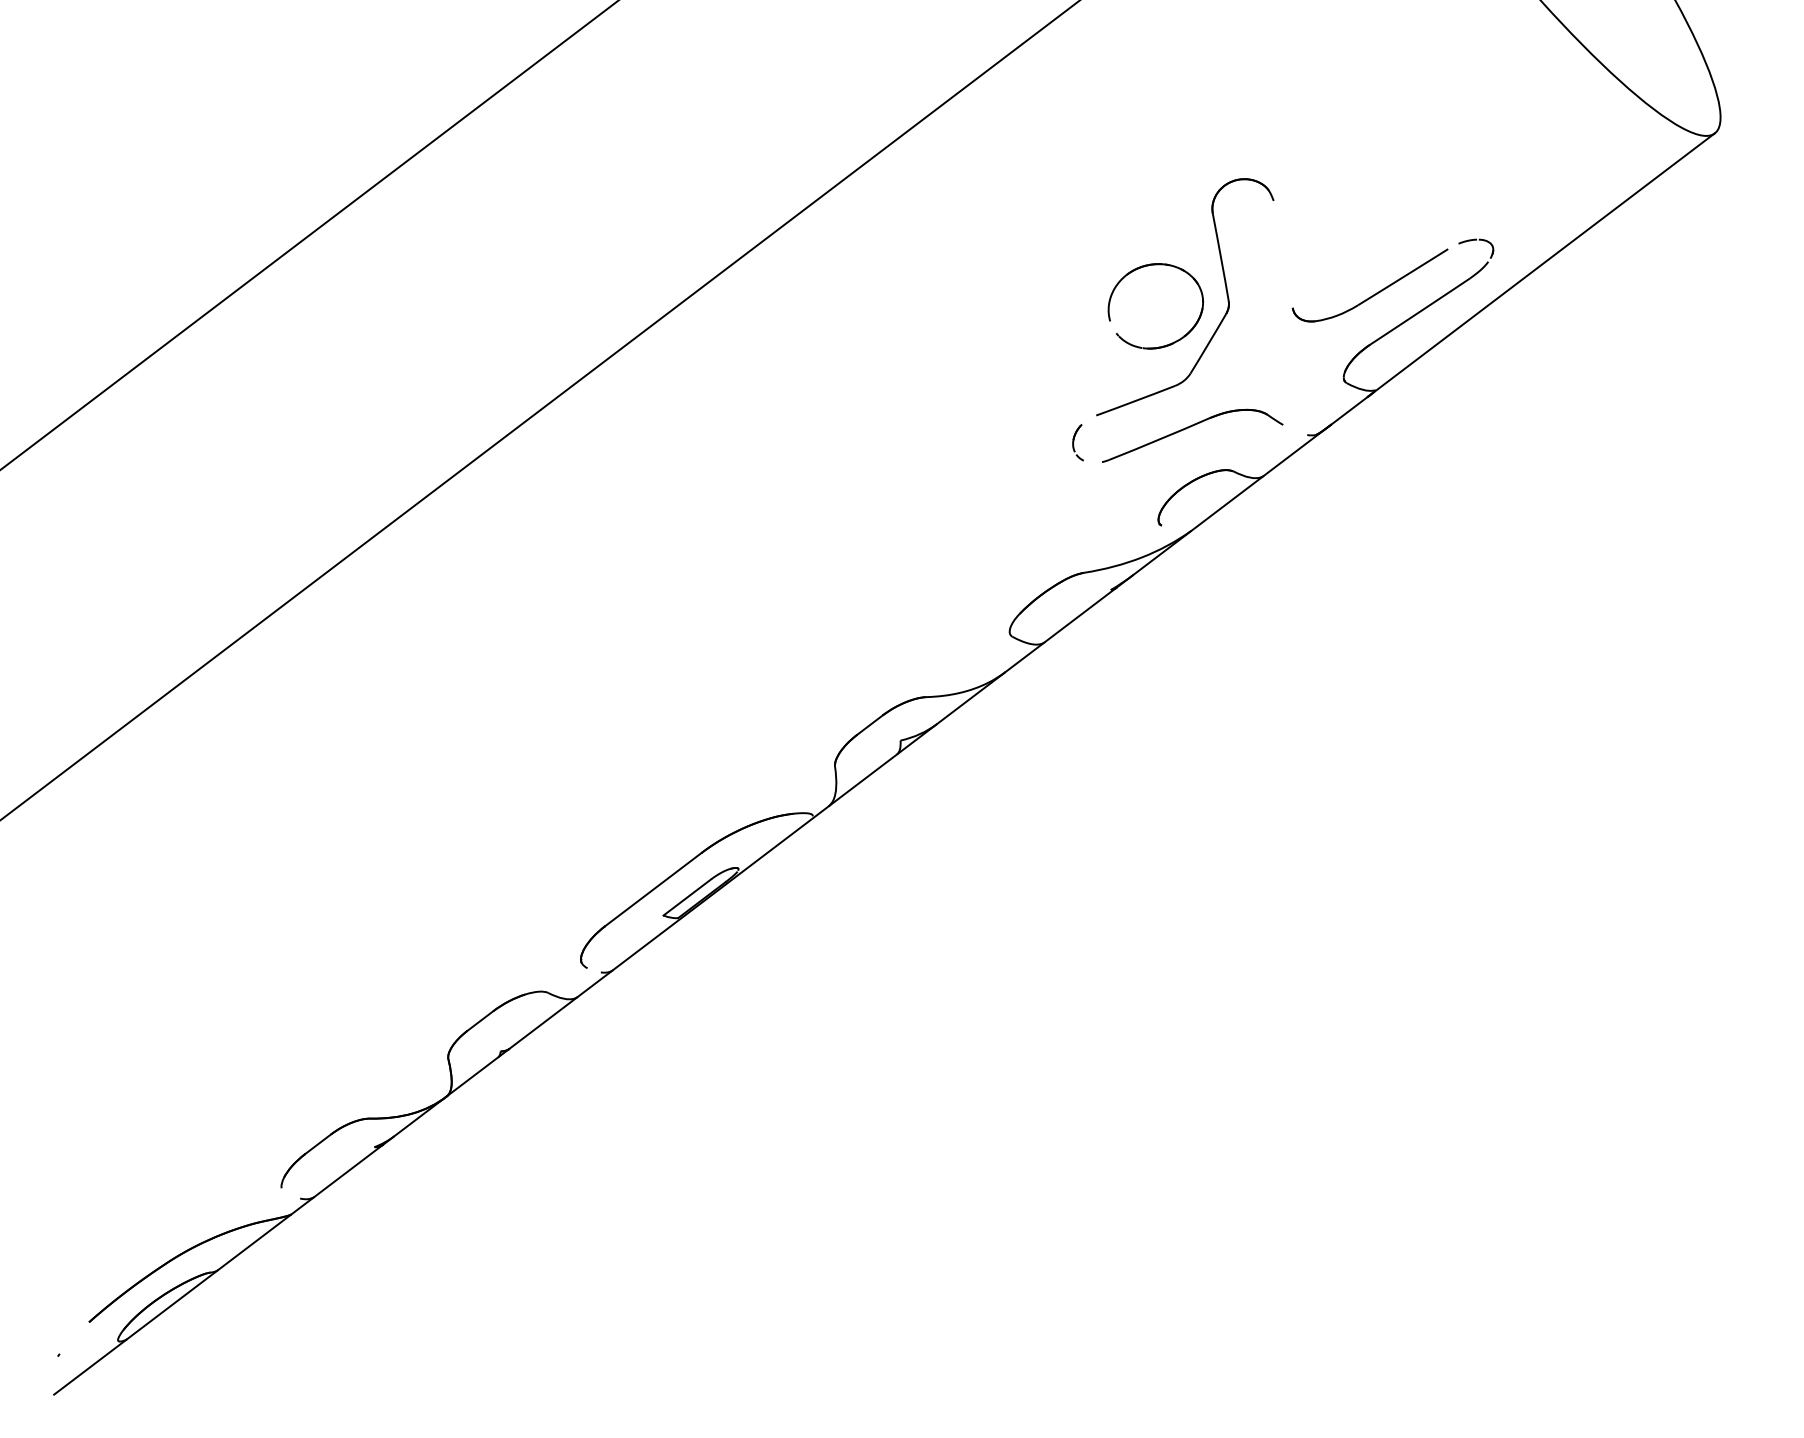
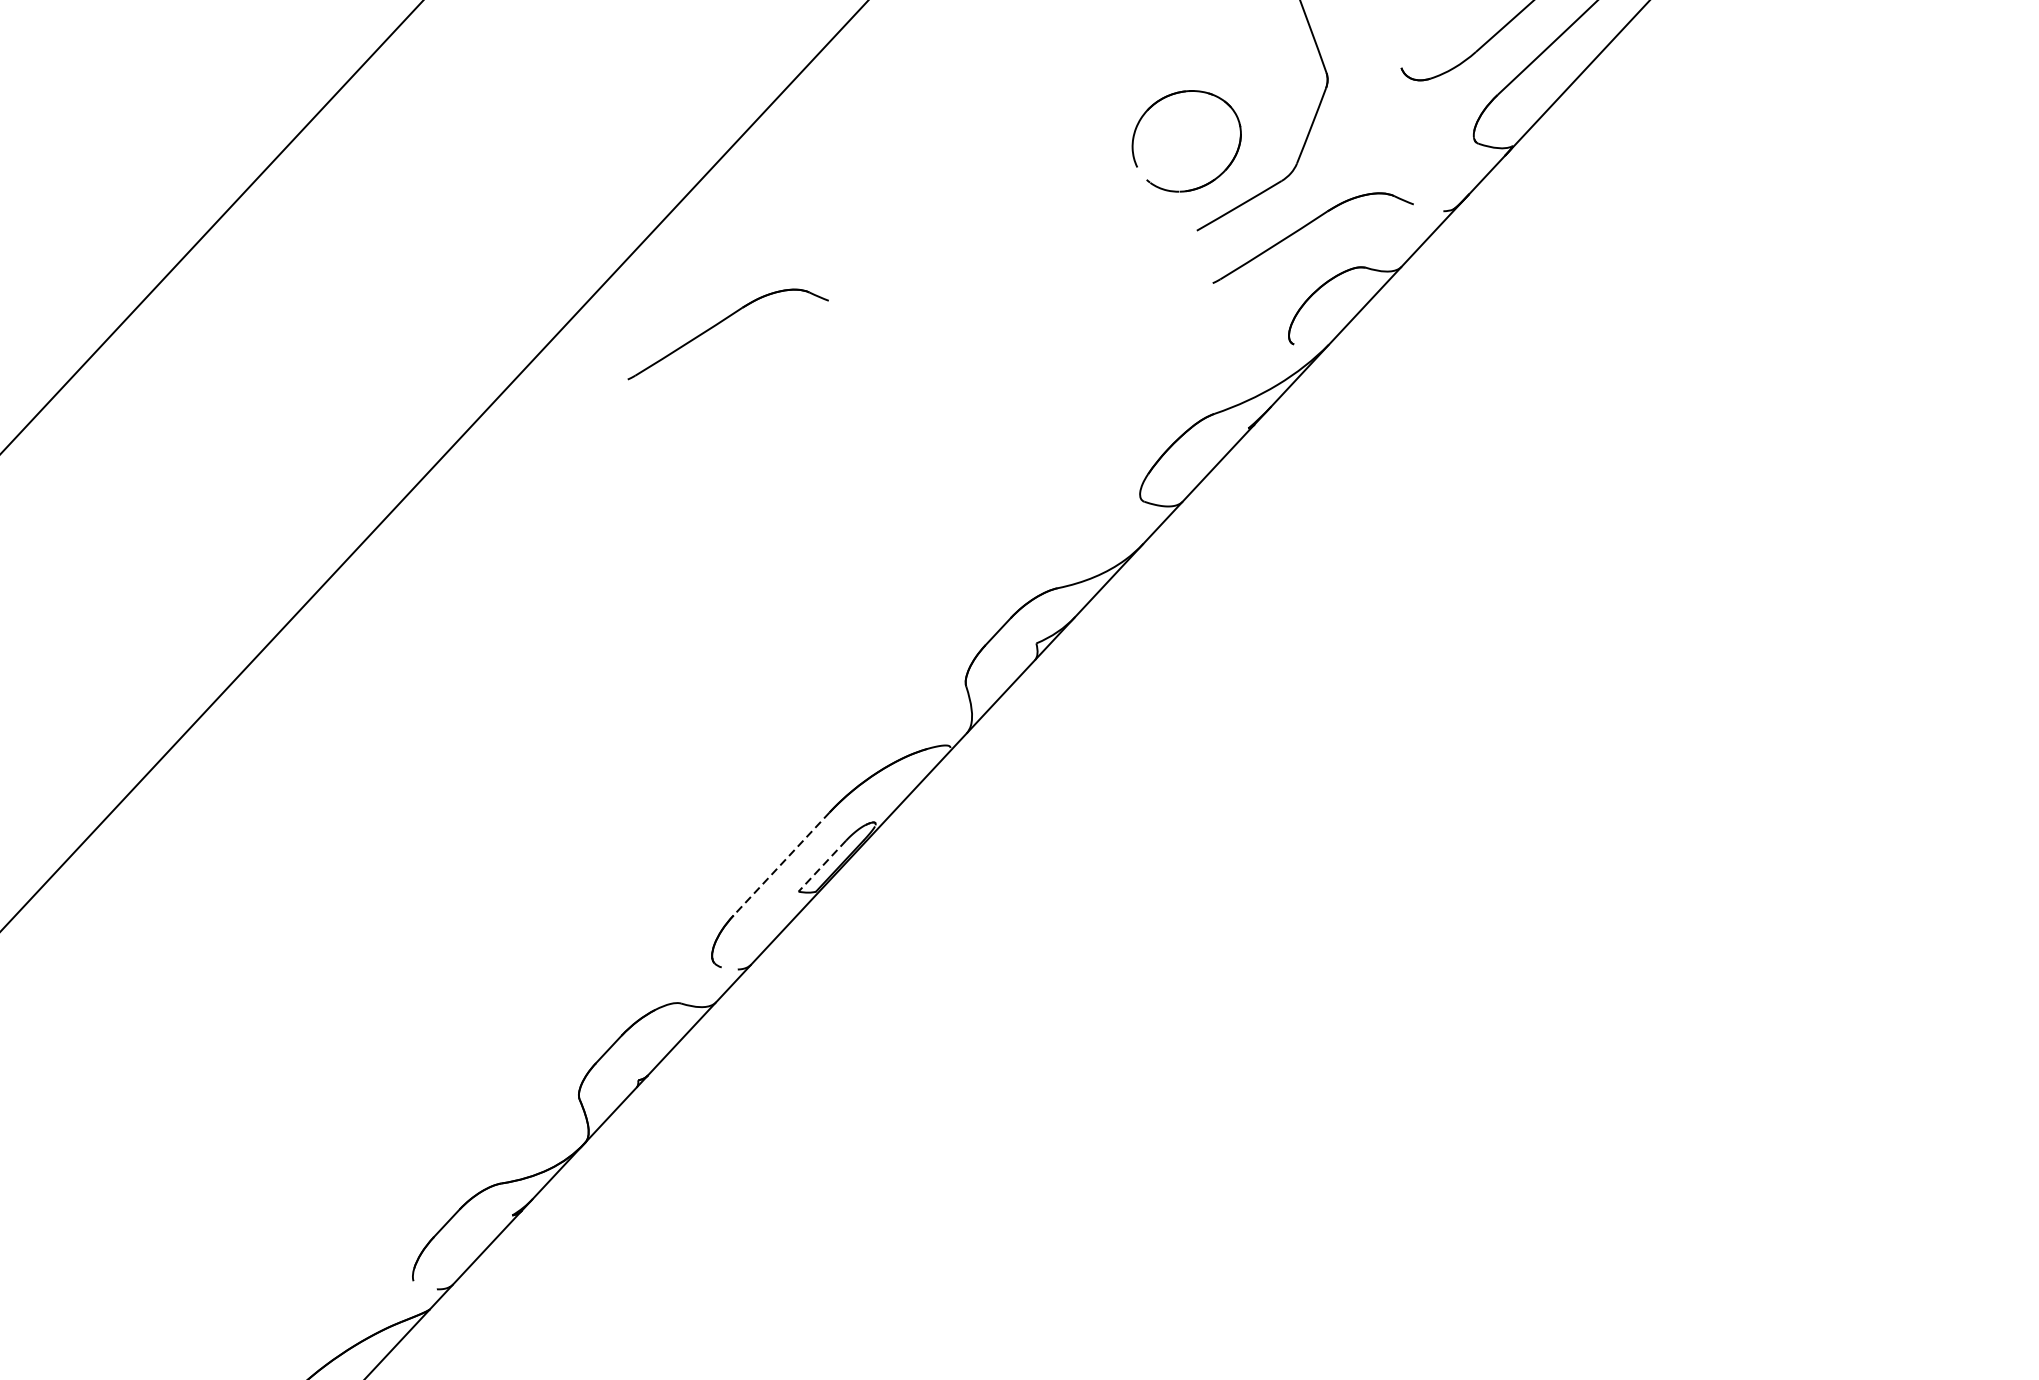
part: (1169, 343) -> (1209, 181), moved
part: (680, 424) -> (720, 323), added
part: (1077, 442) -> (1180, 265), removed
line: (652, 889) -> (780, 863), solid -> dashed
line: (687, 897) -> (822, 866), solid -> dashed

